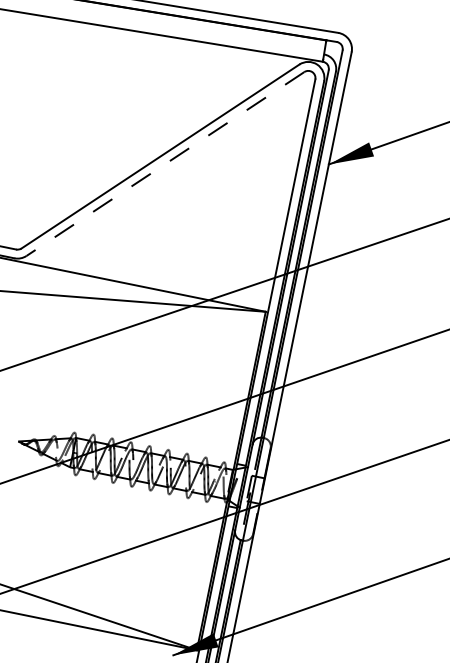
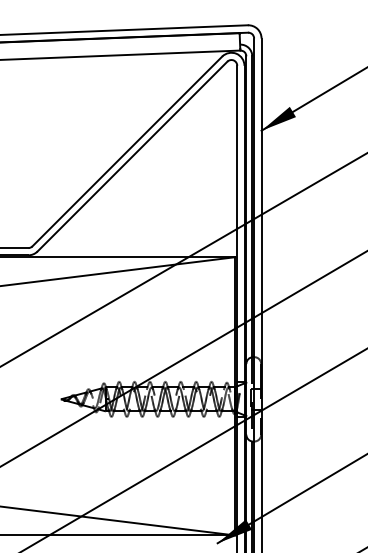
line: (165, 163) -> (132, 156), dashed -> solid

